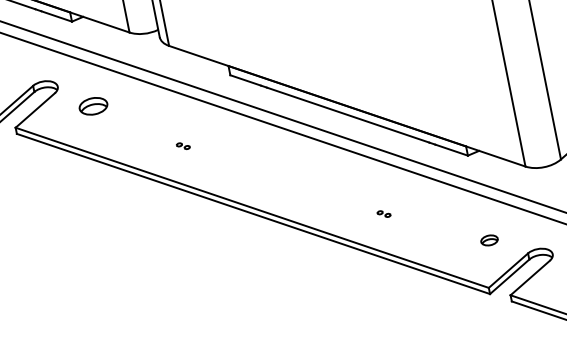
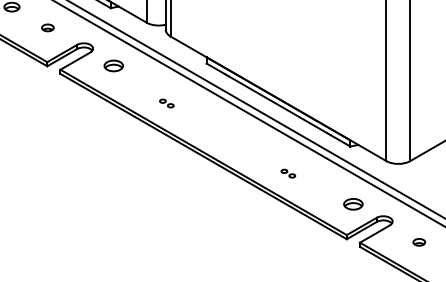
part: (182, 146) -> (166, 103), size x1.67
part: (384, 213) -> (288, 173), size x1.67
part: (489, 240) -> (353, 204), size x1.67

